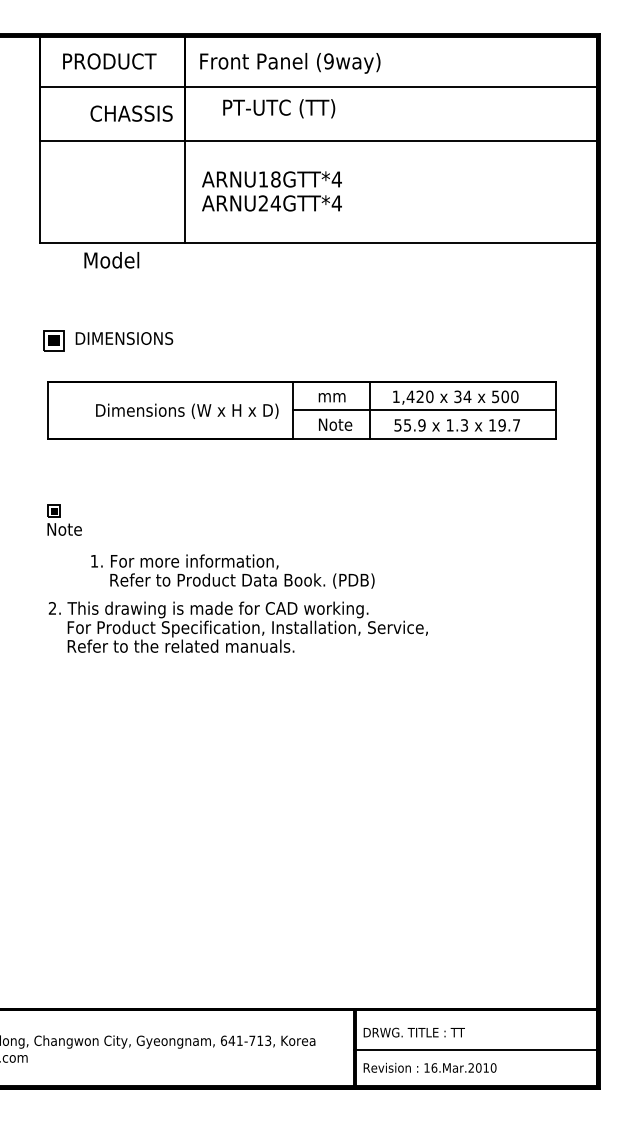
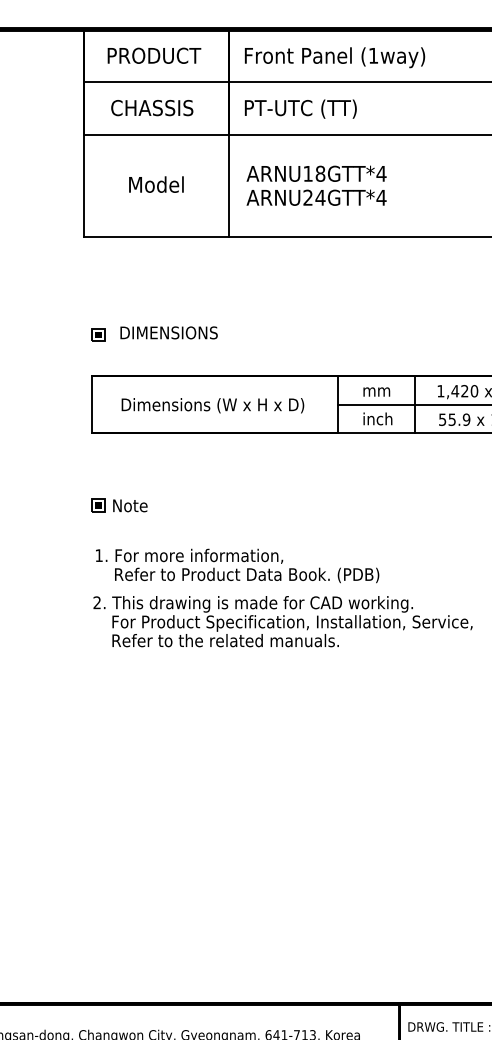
text: (328, 61) -> (373, 55), (9way) -> (1way)
text: (279, 108) -> (301, 108), moved
text: (131, 113) -> (152, 107), moved
text: (111, 260) -> (156, 184), moved
part: (53, 340) -> (98, 334), size x0.62
text: (187, 410) -> (213, 404), moved
text: (335, 424) -> (380, 418), Note -> inch
text: (64, 529) -> (130, 505), moved
text: (232, 571) -> (237, 565), moved

